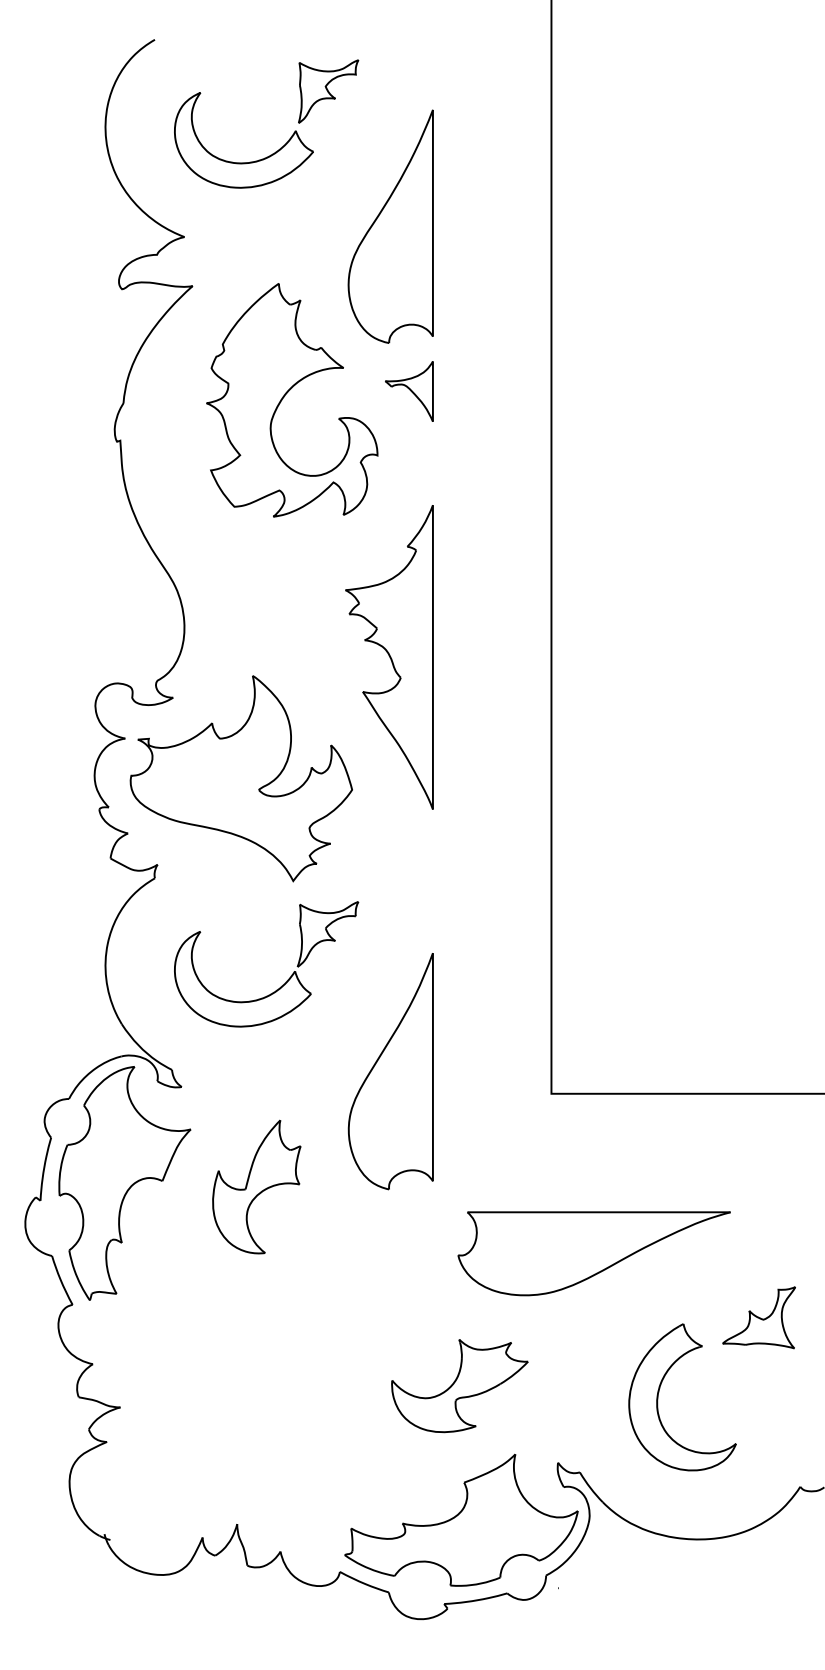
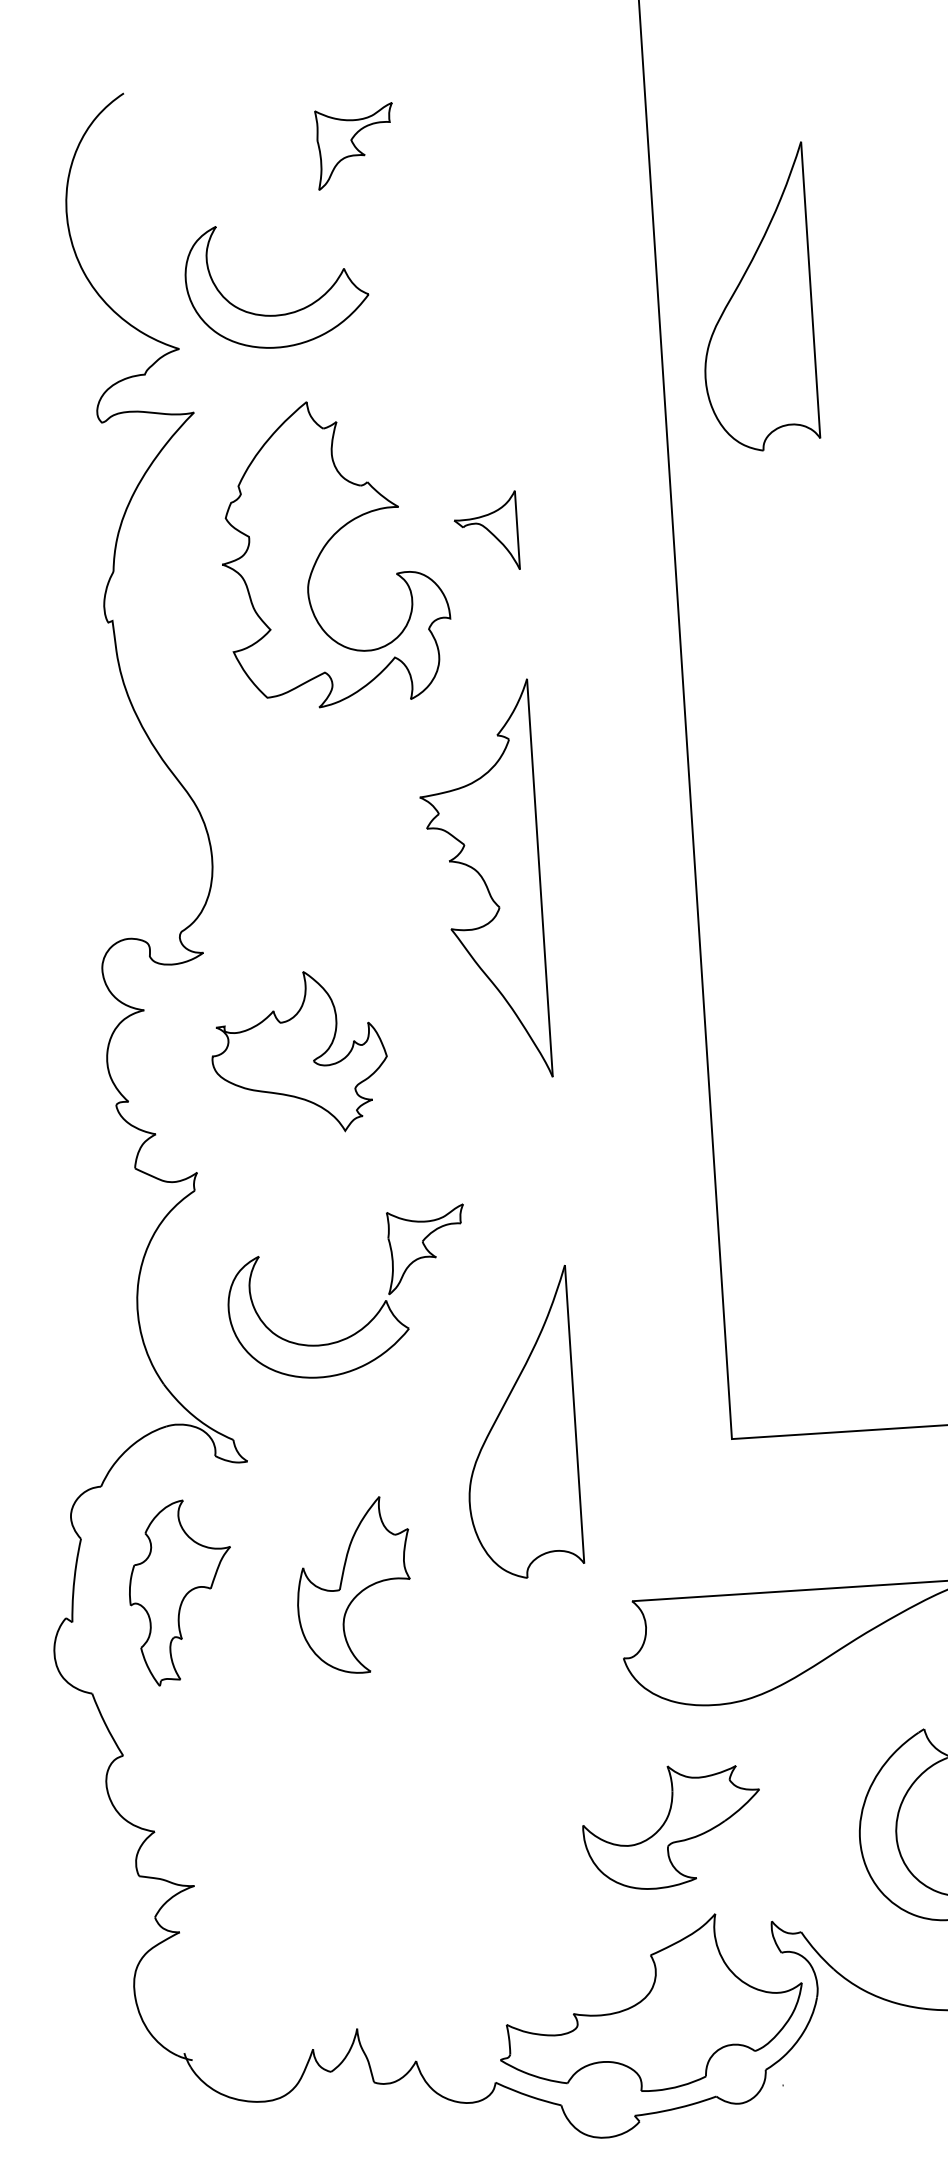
part: (243, 162) -> (278, 314), moved
part: (390, 226) -> (755, 297), moved
part: (240, 778) -> (298, 1052), size x0.6
part: (124, 1183) -> (180, 1592), size x0.6
part: (459, 1386) -> (671, 1827), moved

